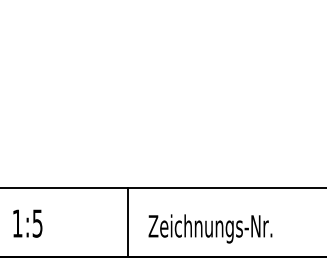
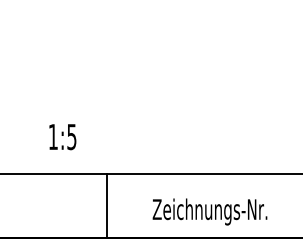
line: (127, 221) -> (106, 205), moved
text: (27, 224) -> (62, 137), moved
text: (209, 228) -> (209, 211), moved

